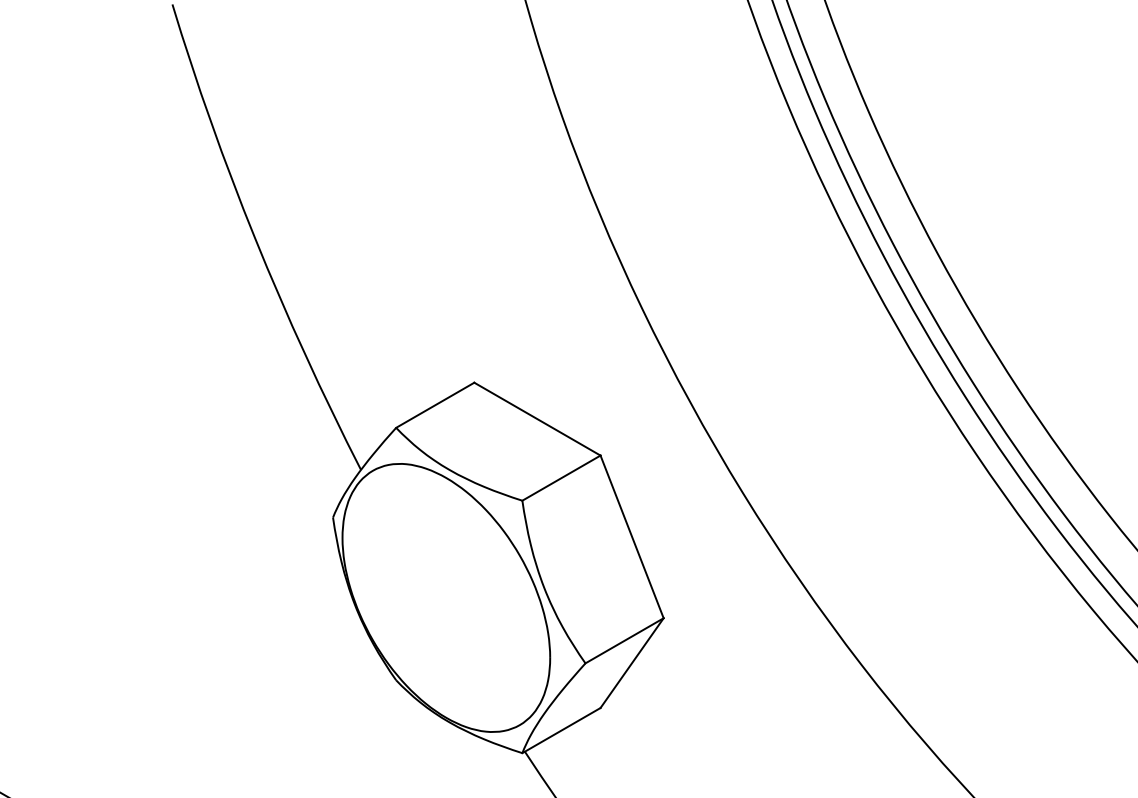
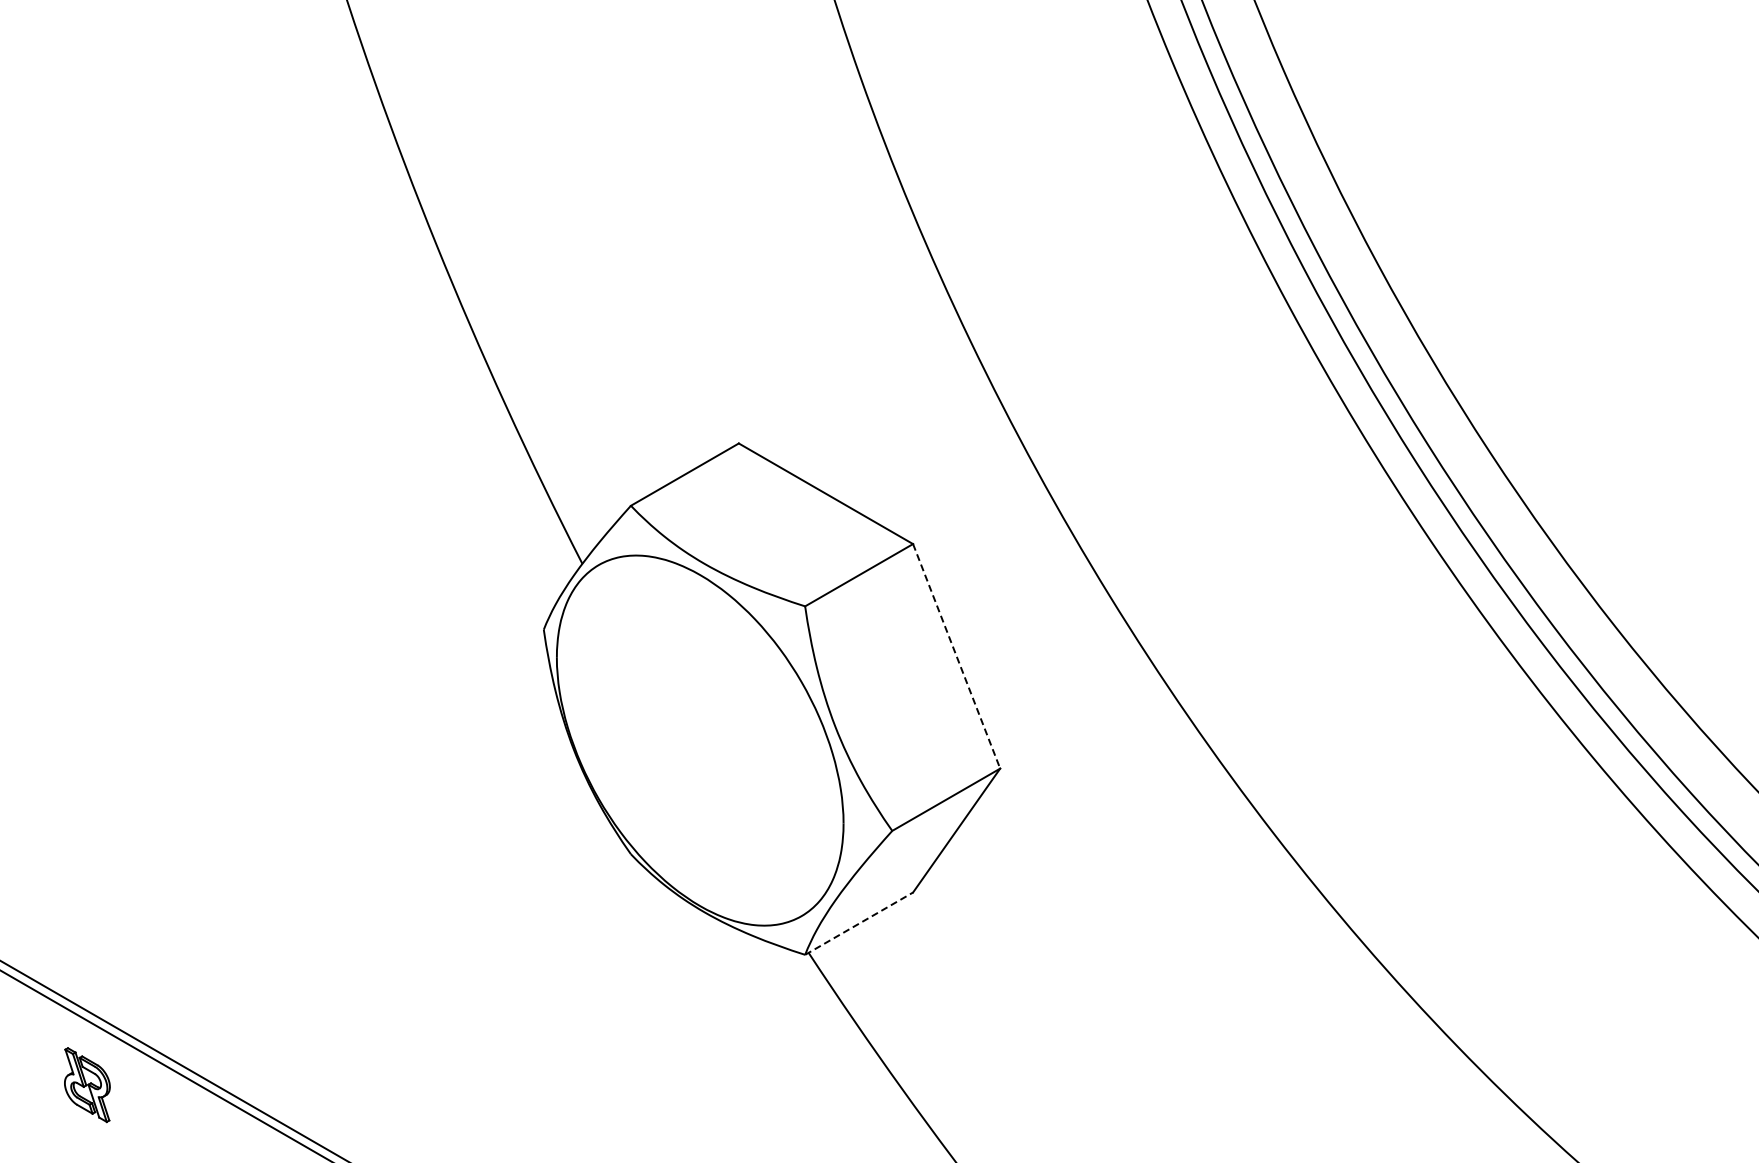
line: (632, 537) -> (956, 656), solid -> dashed
line: (561, 730) -> (859, 923), solid -> dashed

